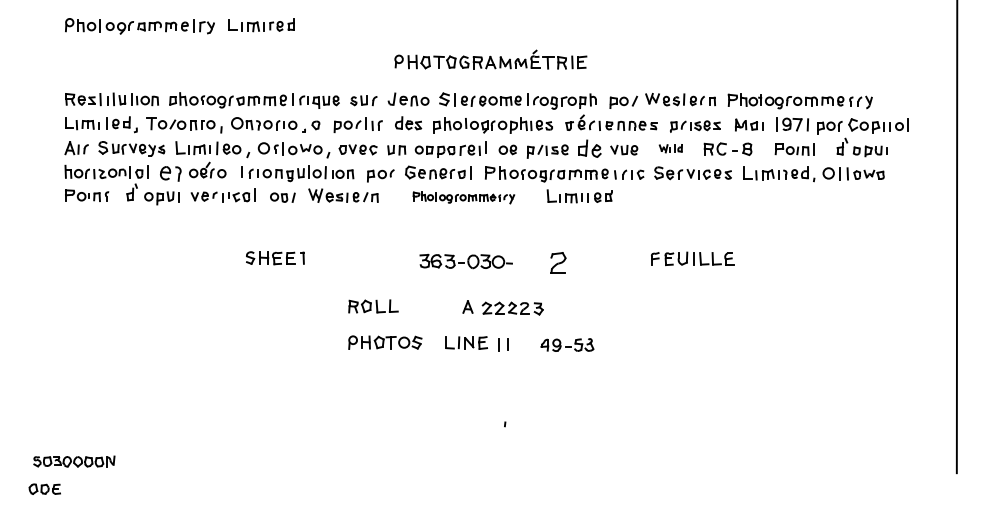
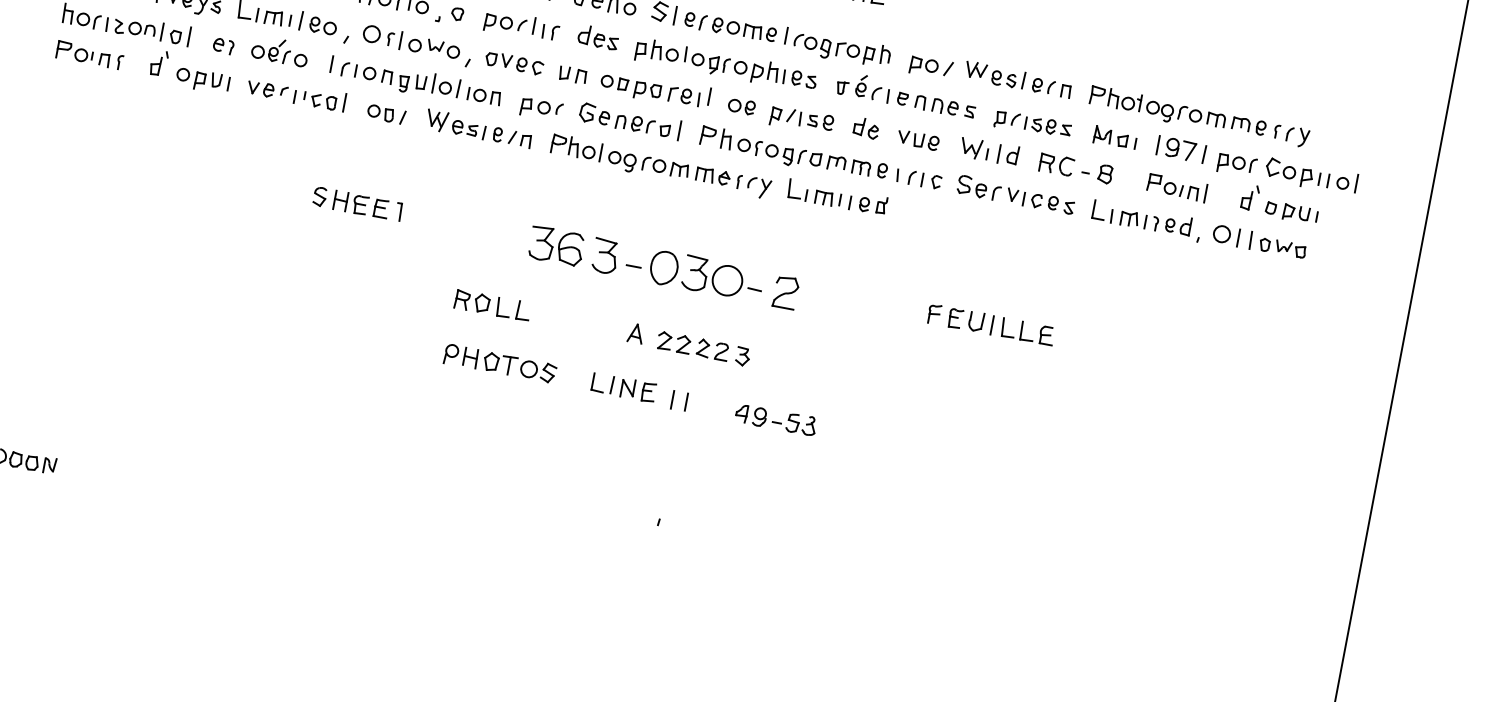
part: (589, 148) -> (866, 127), size x0.71
part: (670, 148) -> (988, 150), size x1.67
part: (171, 173) -> (224, 45), size x0.62
part: (463, 197) -> (660, 165), size x1.43
part: (466, 261) -> (646, 263), size x1.67

